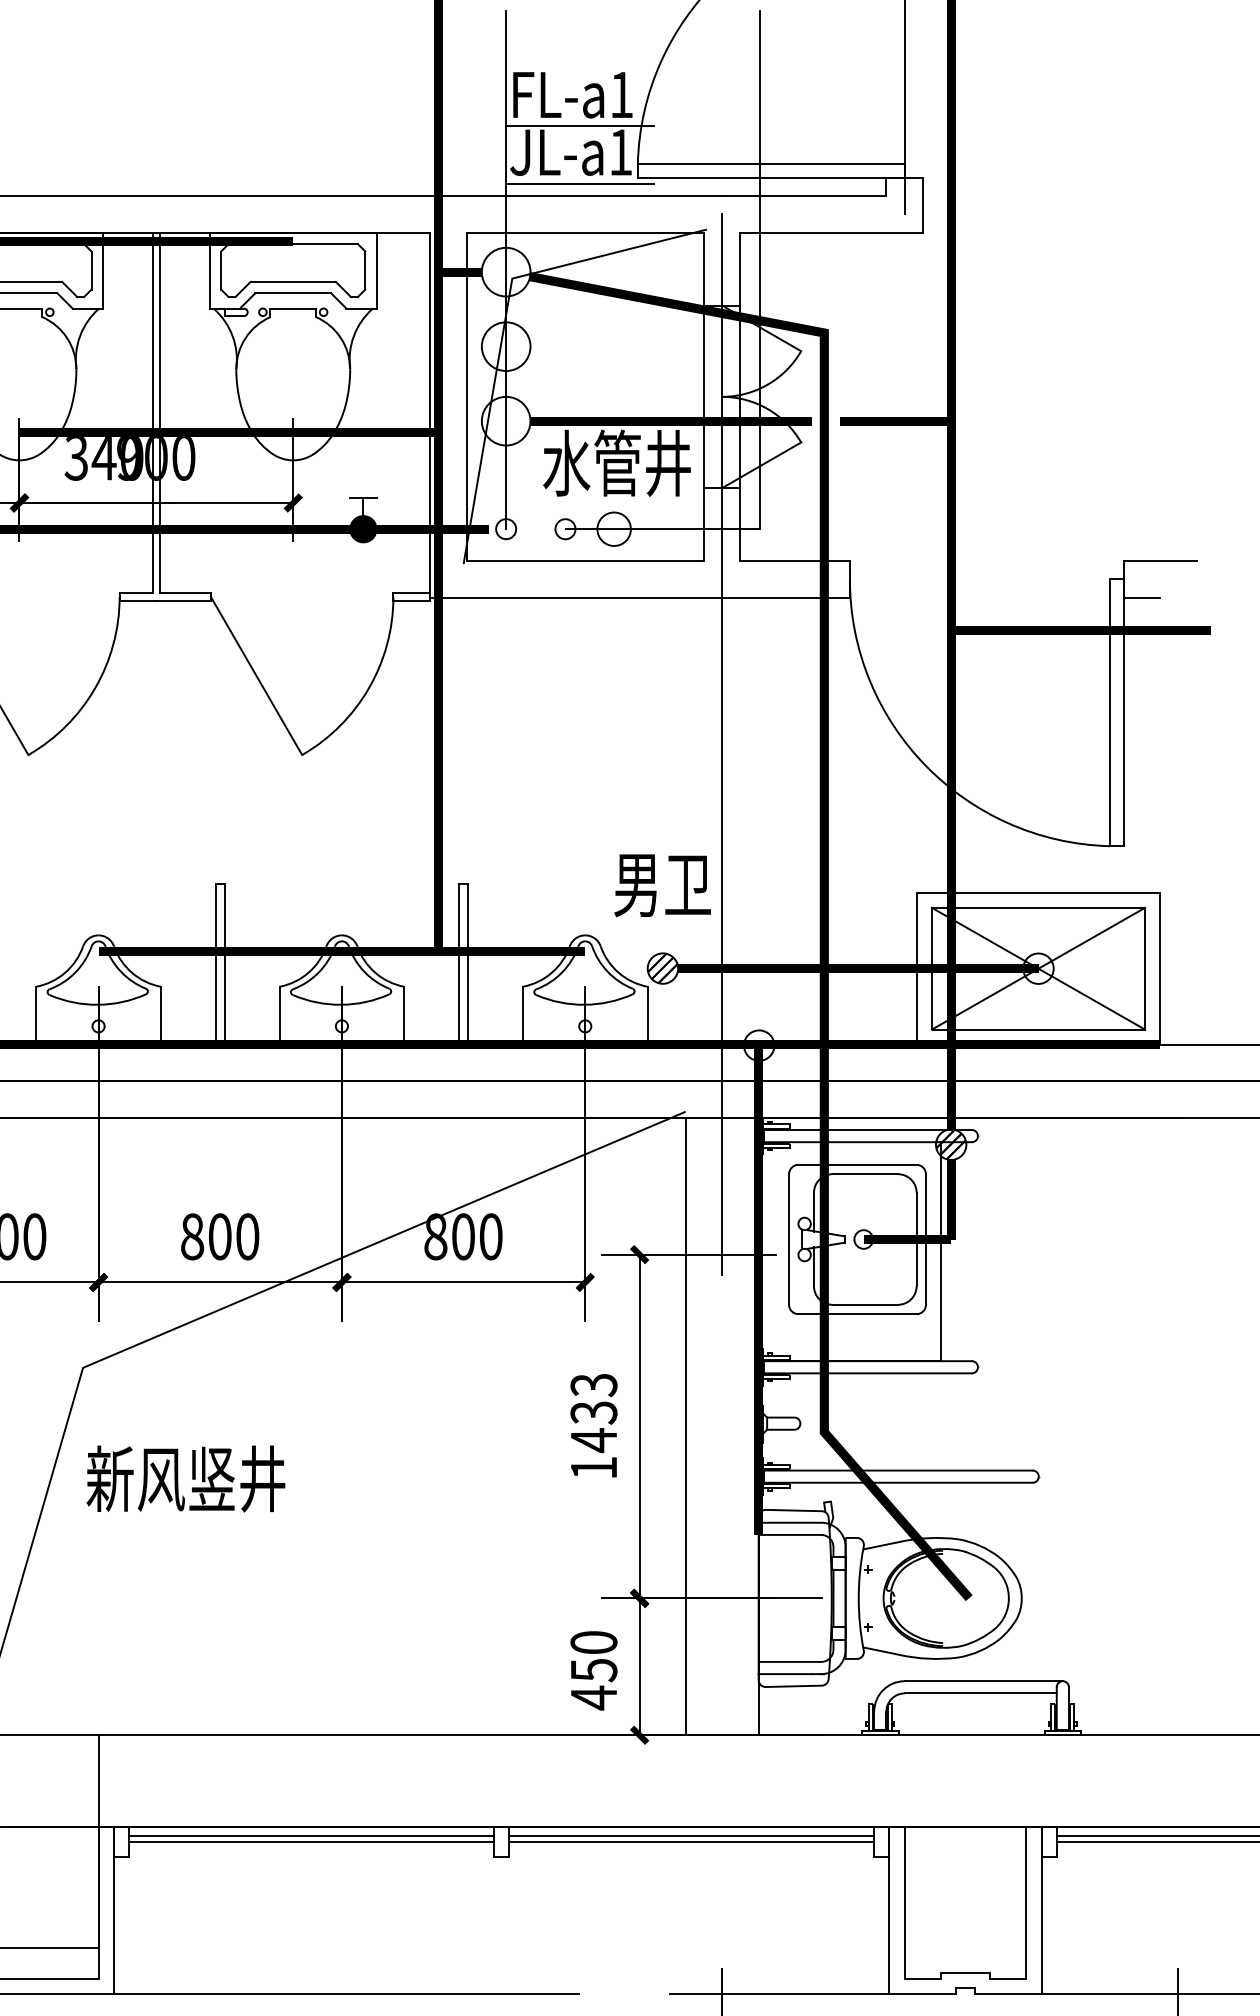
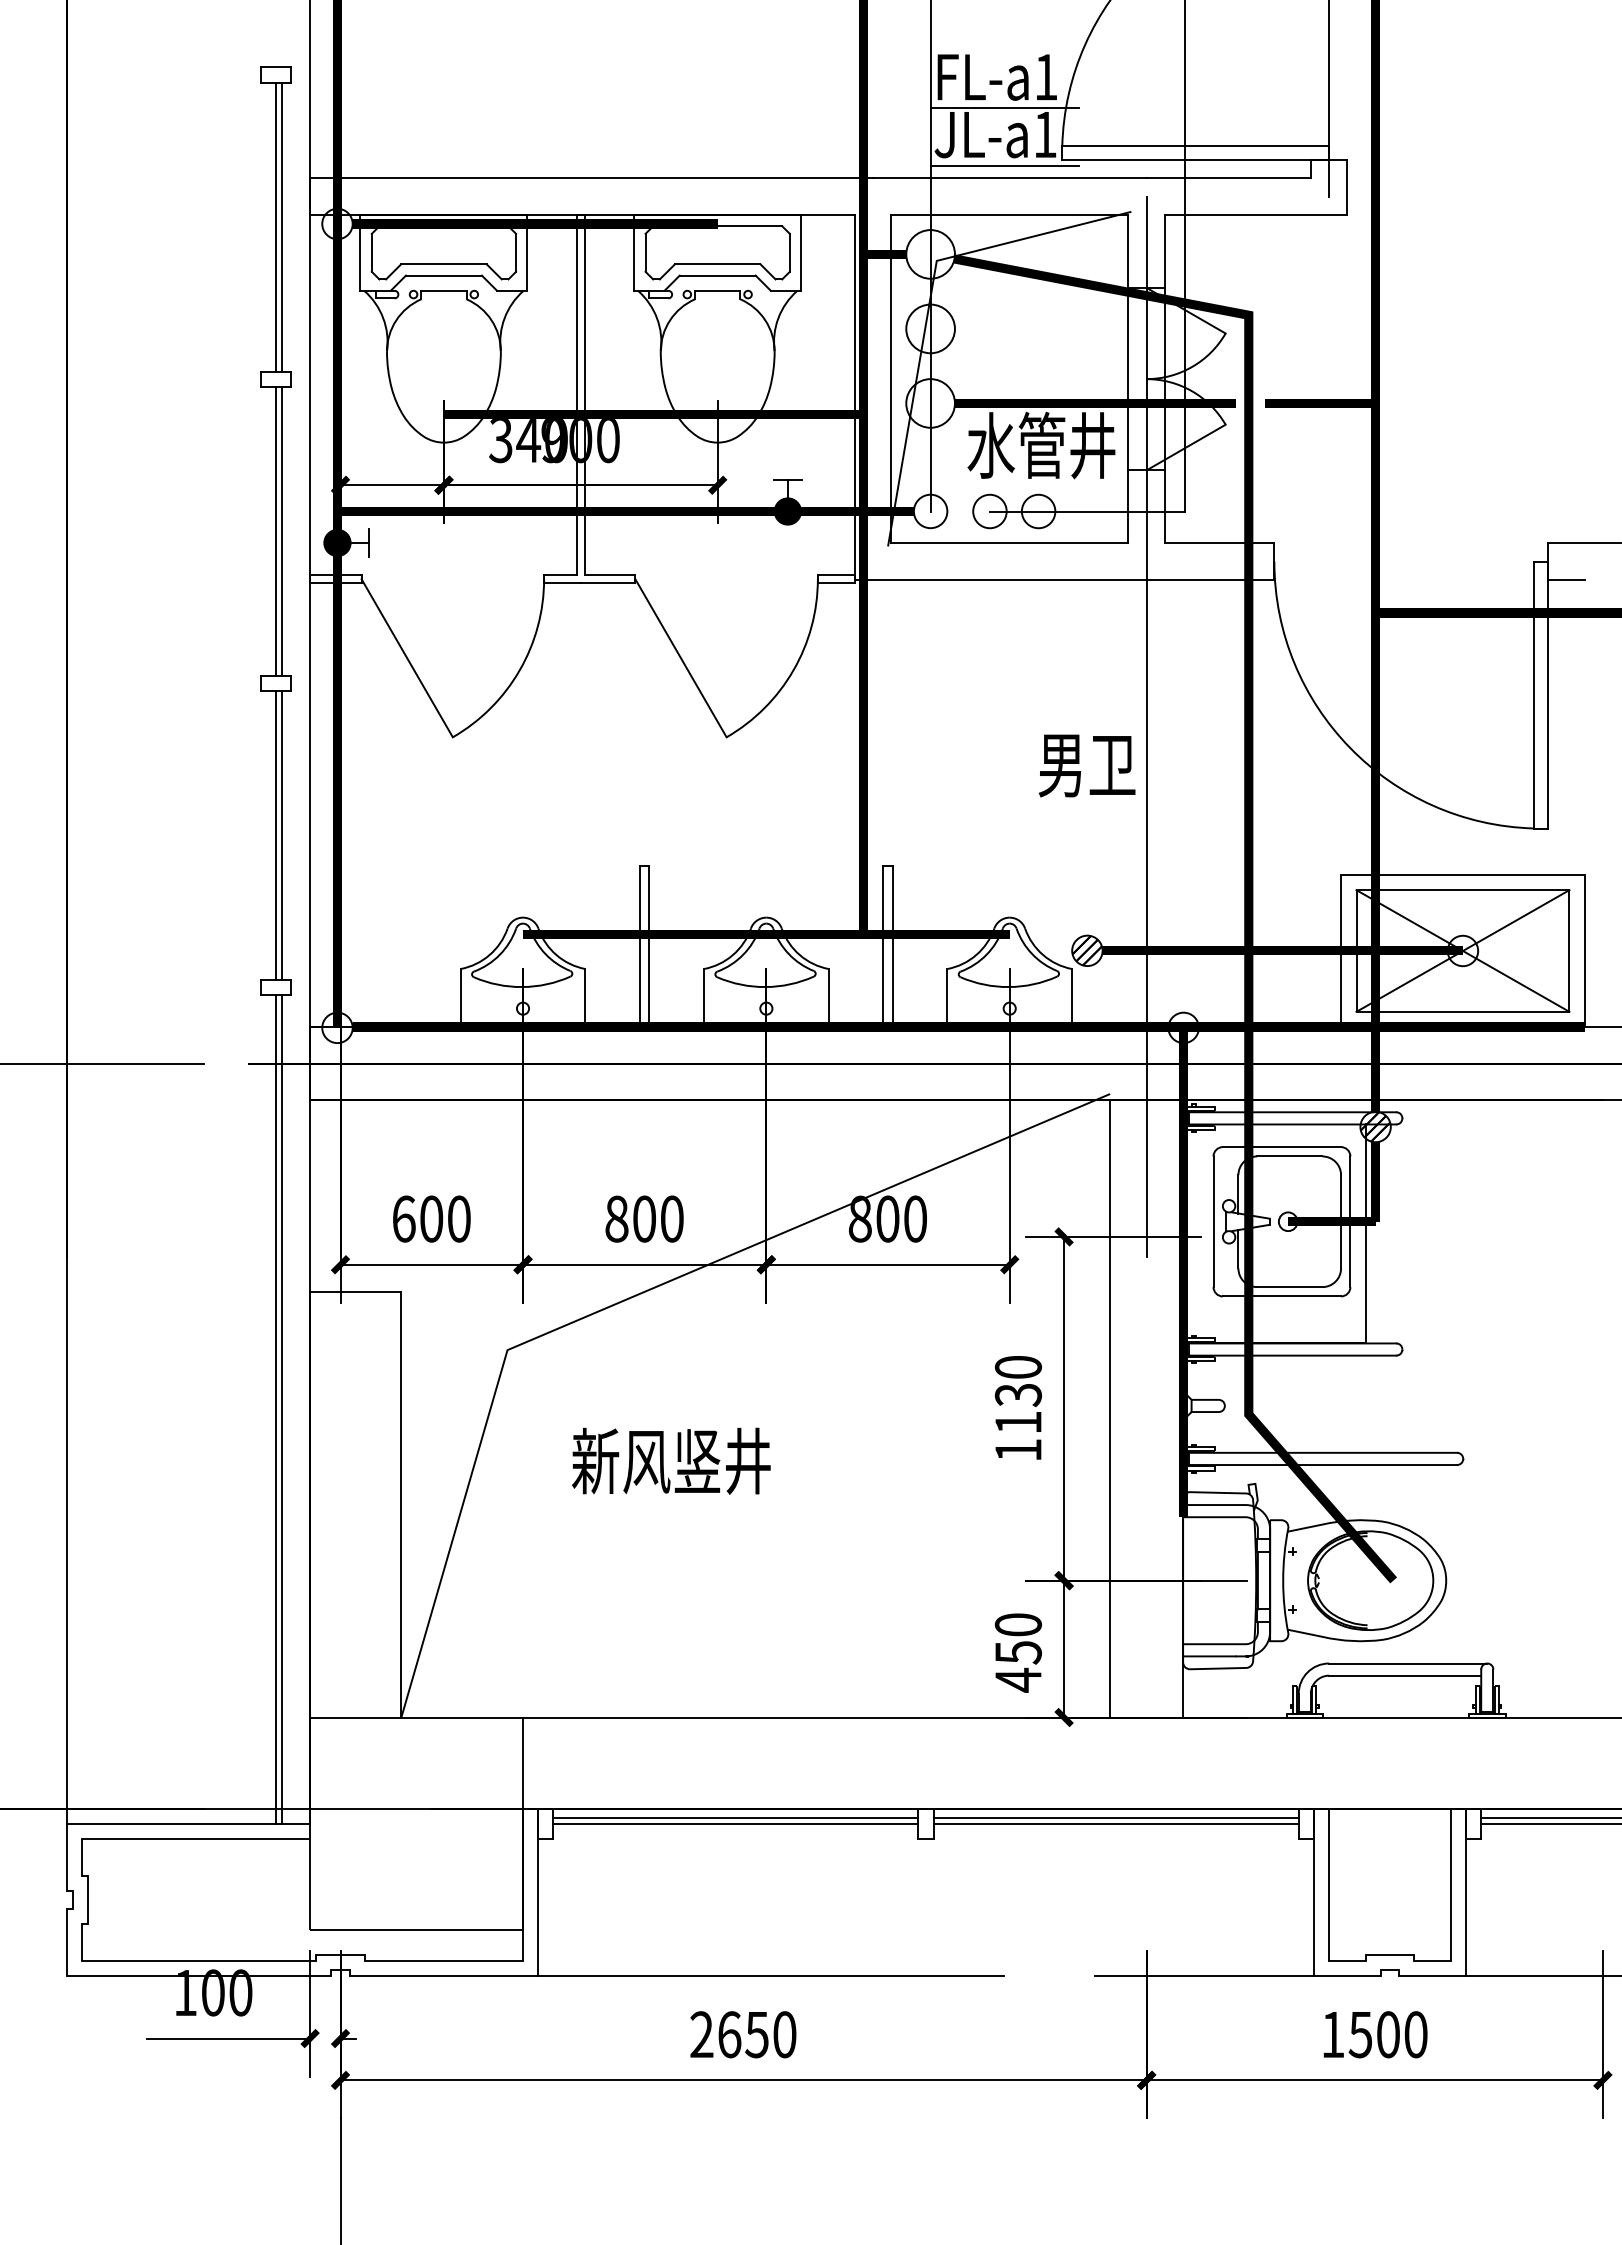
circle: (506, 529) -> (930, 511), size x1.67
circle: (565, 529) -> (989, 511), size x1.67
text: (662, 885) -> (1086, 765), moved
text: (594, 1413) -> (1018, 1395), 1433 -> 1130
text: (186, 1478) -> (671, 1460), moved

